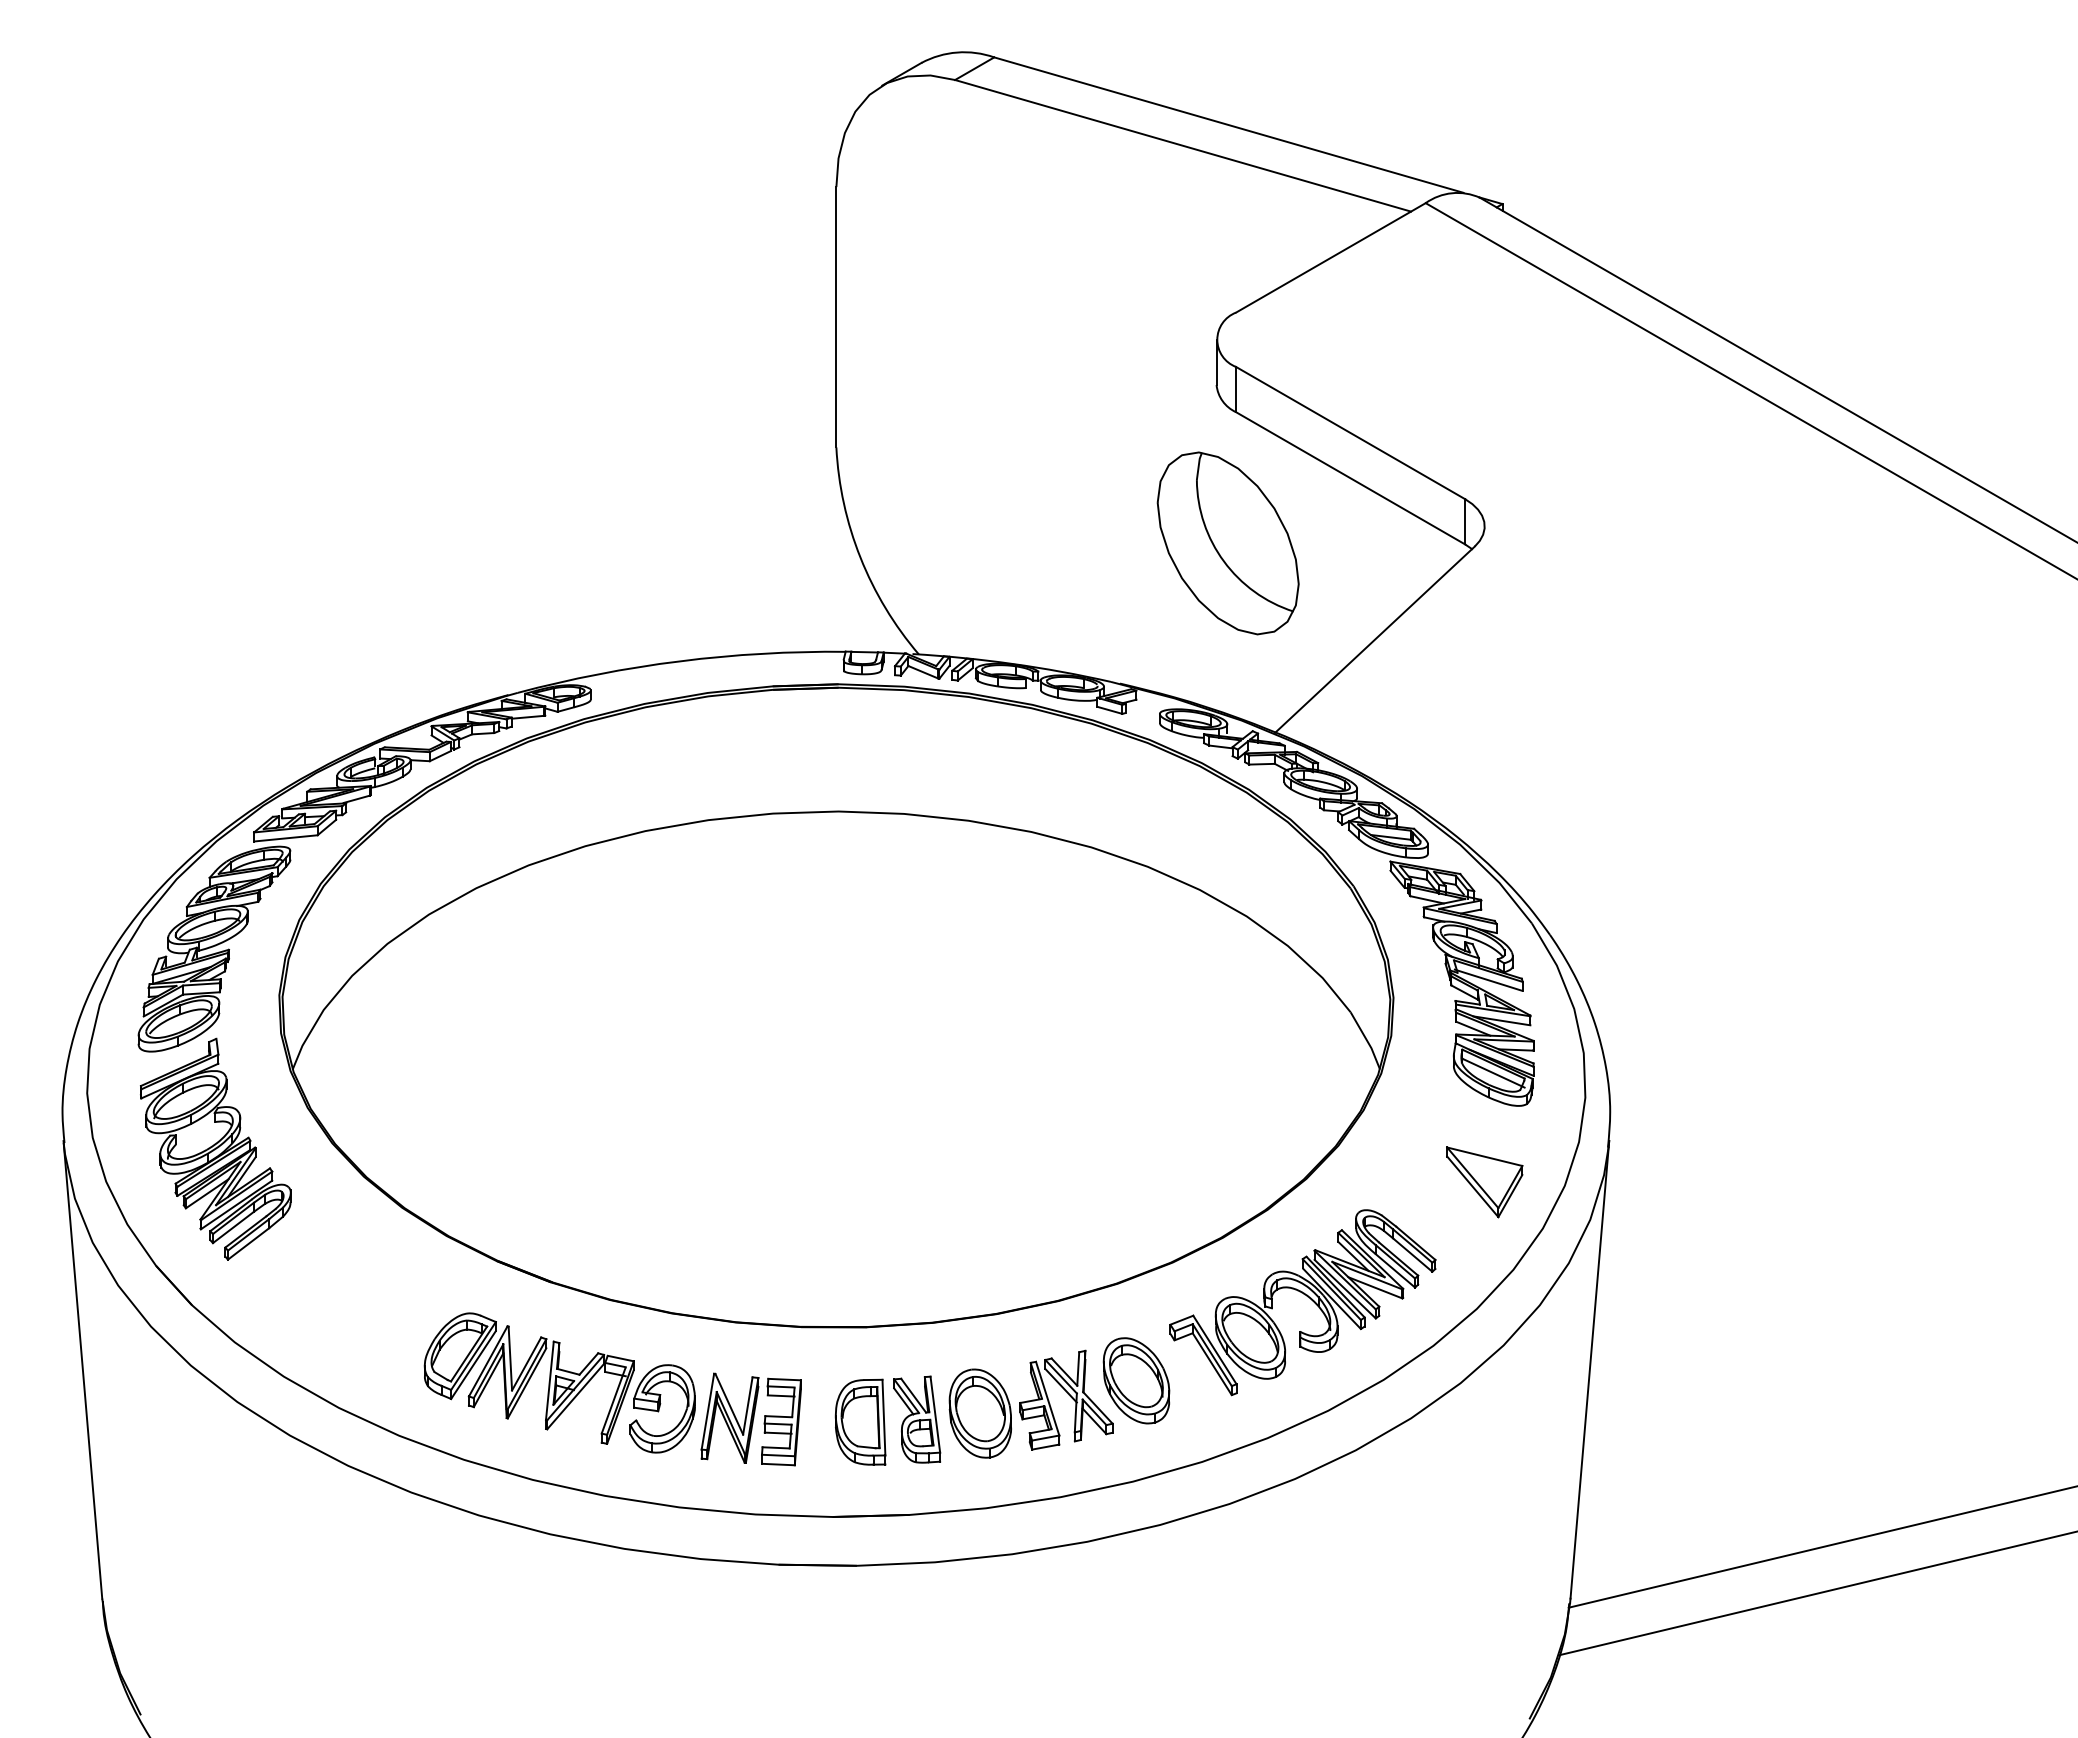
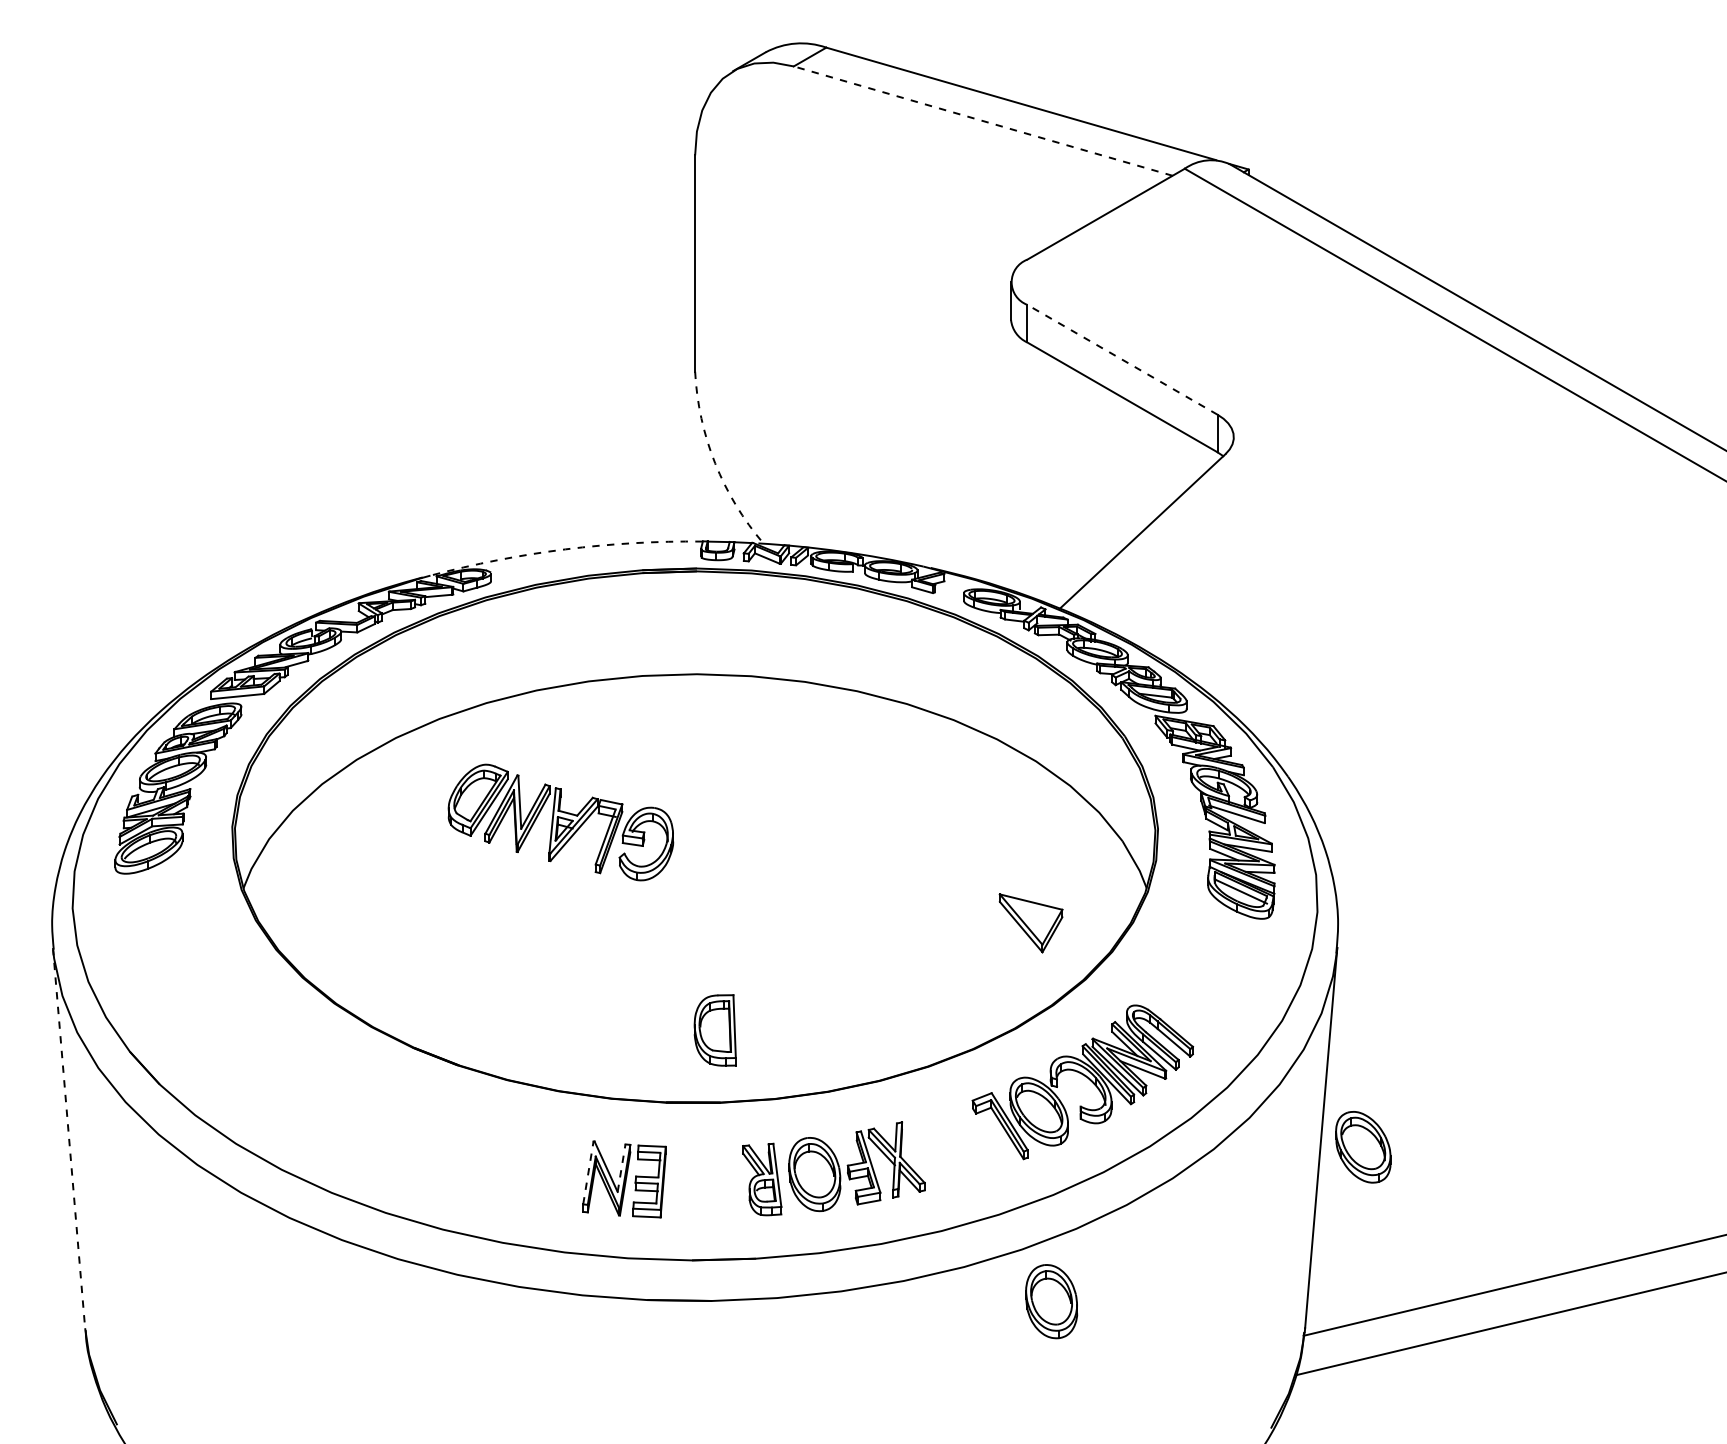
line: (1182, 145) -> (982, 120), solid -> dashed
line: (1350, 432) -> (1122, 359), solid -> dashed
part: (1227, 543) -> (1020, 451), removed
arc: (860, 557) -> (715, 463), solid -> dashed
arc: (680, 661) -> (565, 549), solid -> dashed
part: (215, 1148) -> (179, 954), removed
part: (1484, 1182) -> (1030, 923), moved
line: (82, 1369) -> (68, 1137), solid -> dashed
part: (1136, 1380) -> (1363, 1147), moved
part: (559, 1382) -> (560, 822), moved
line: (747, 1405) -> (621, 1167), solid -> dashed
line: (707, 1411) -> (588, 1172), solid -> dashed
part: (860, 1421) -> (715, 1029), moved
part: (1264, 1566) -> (1050, 1301), added

